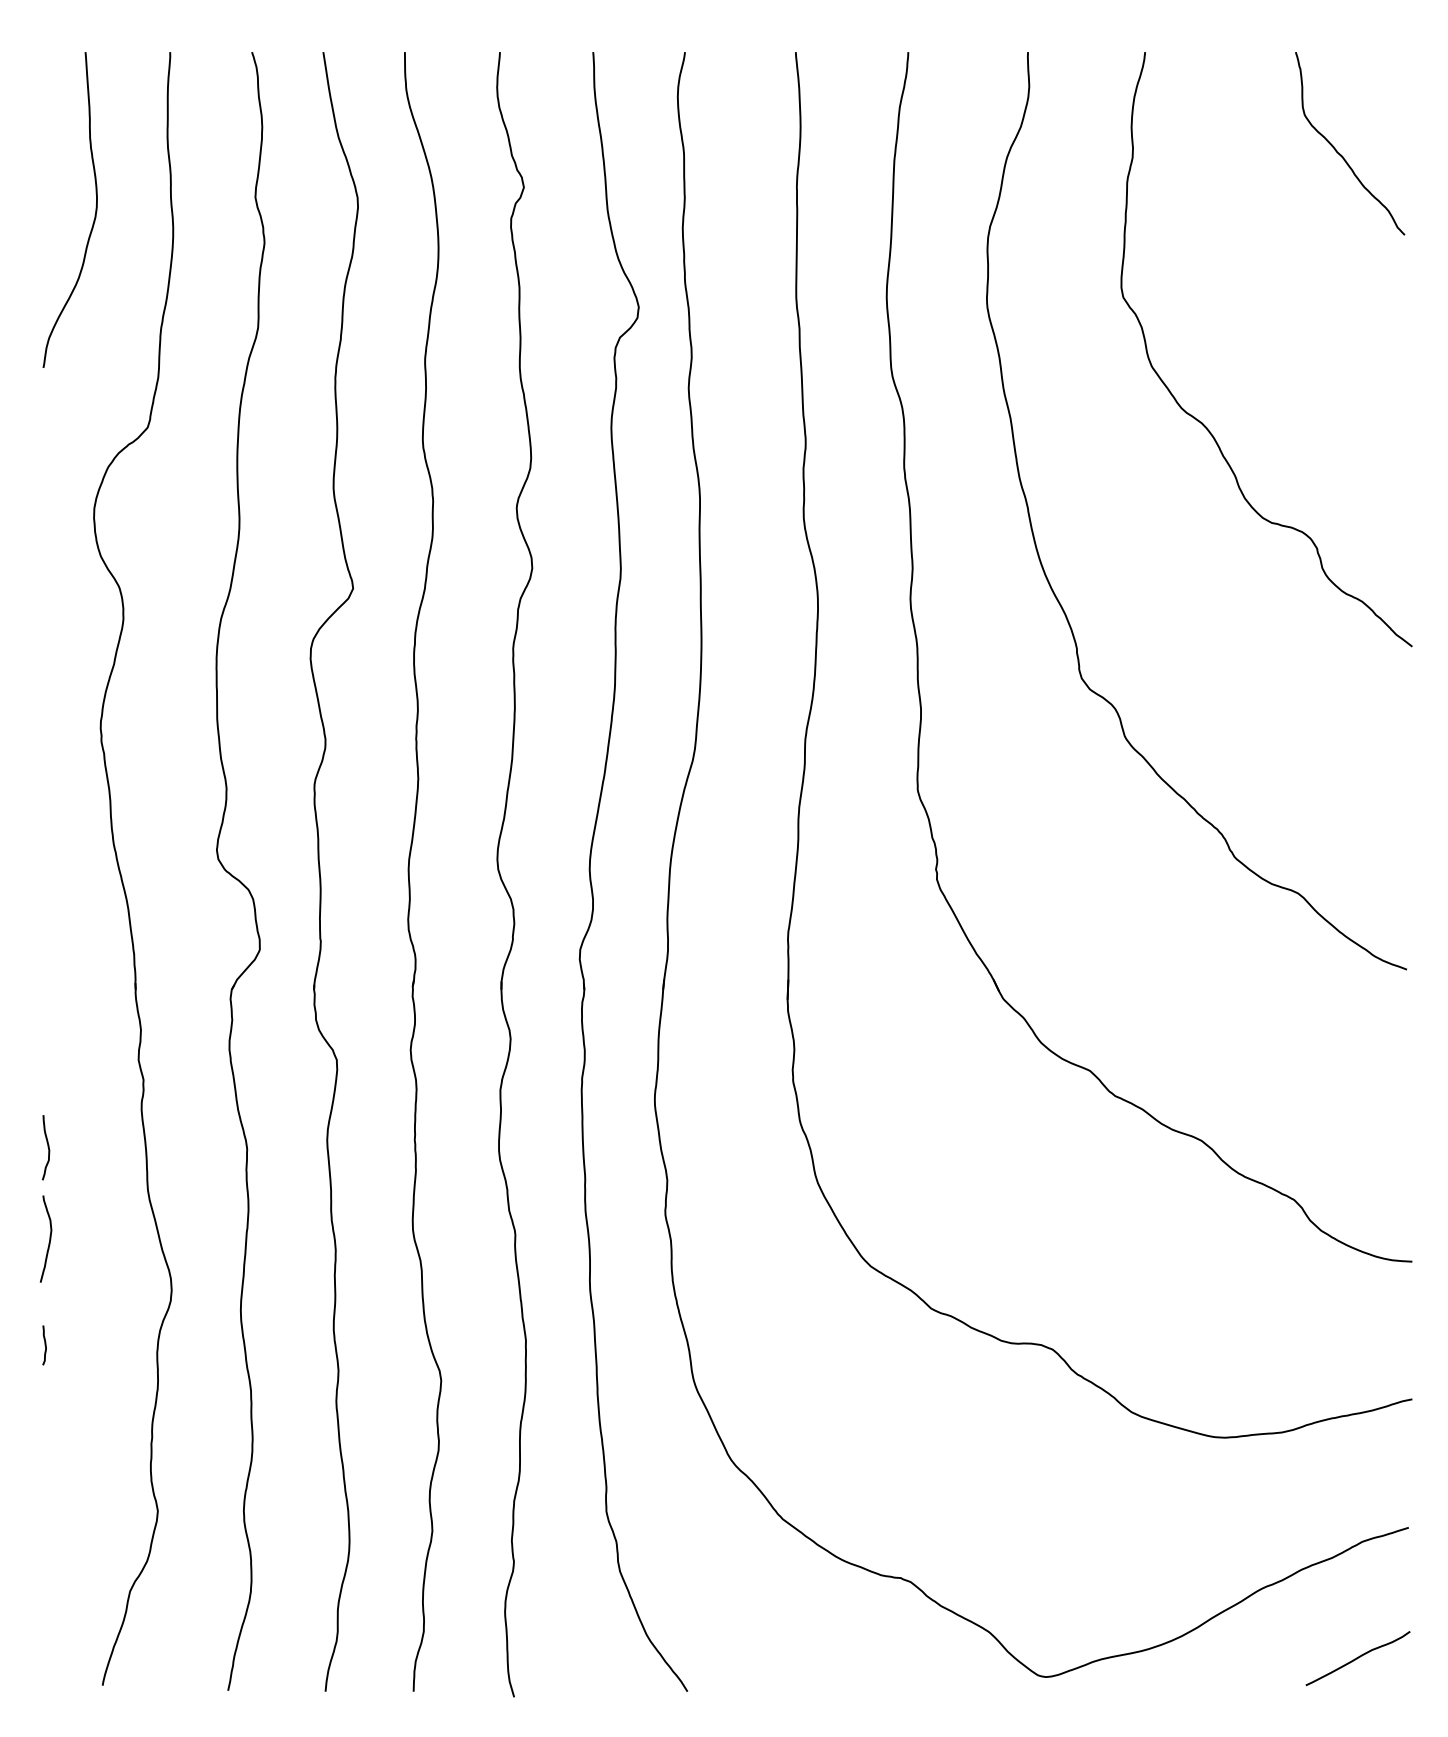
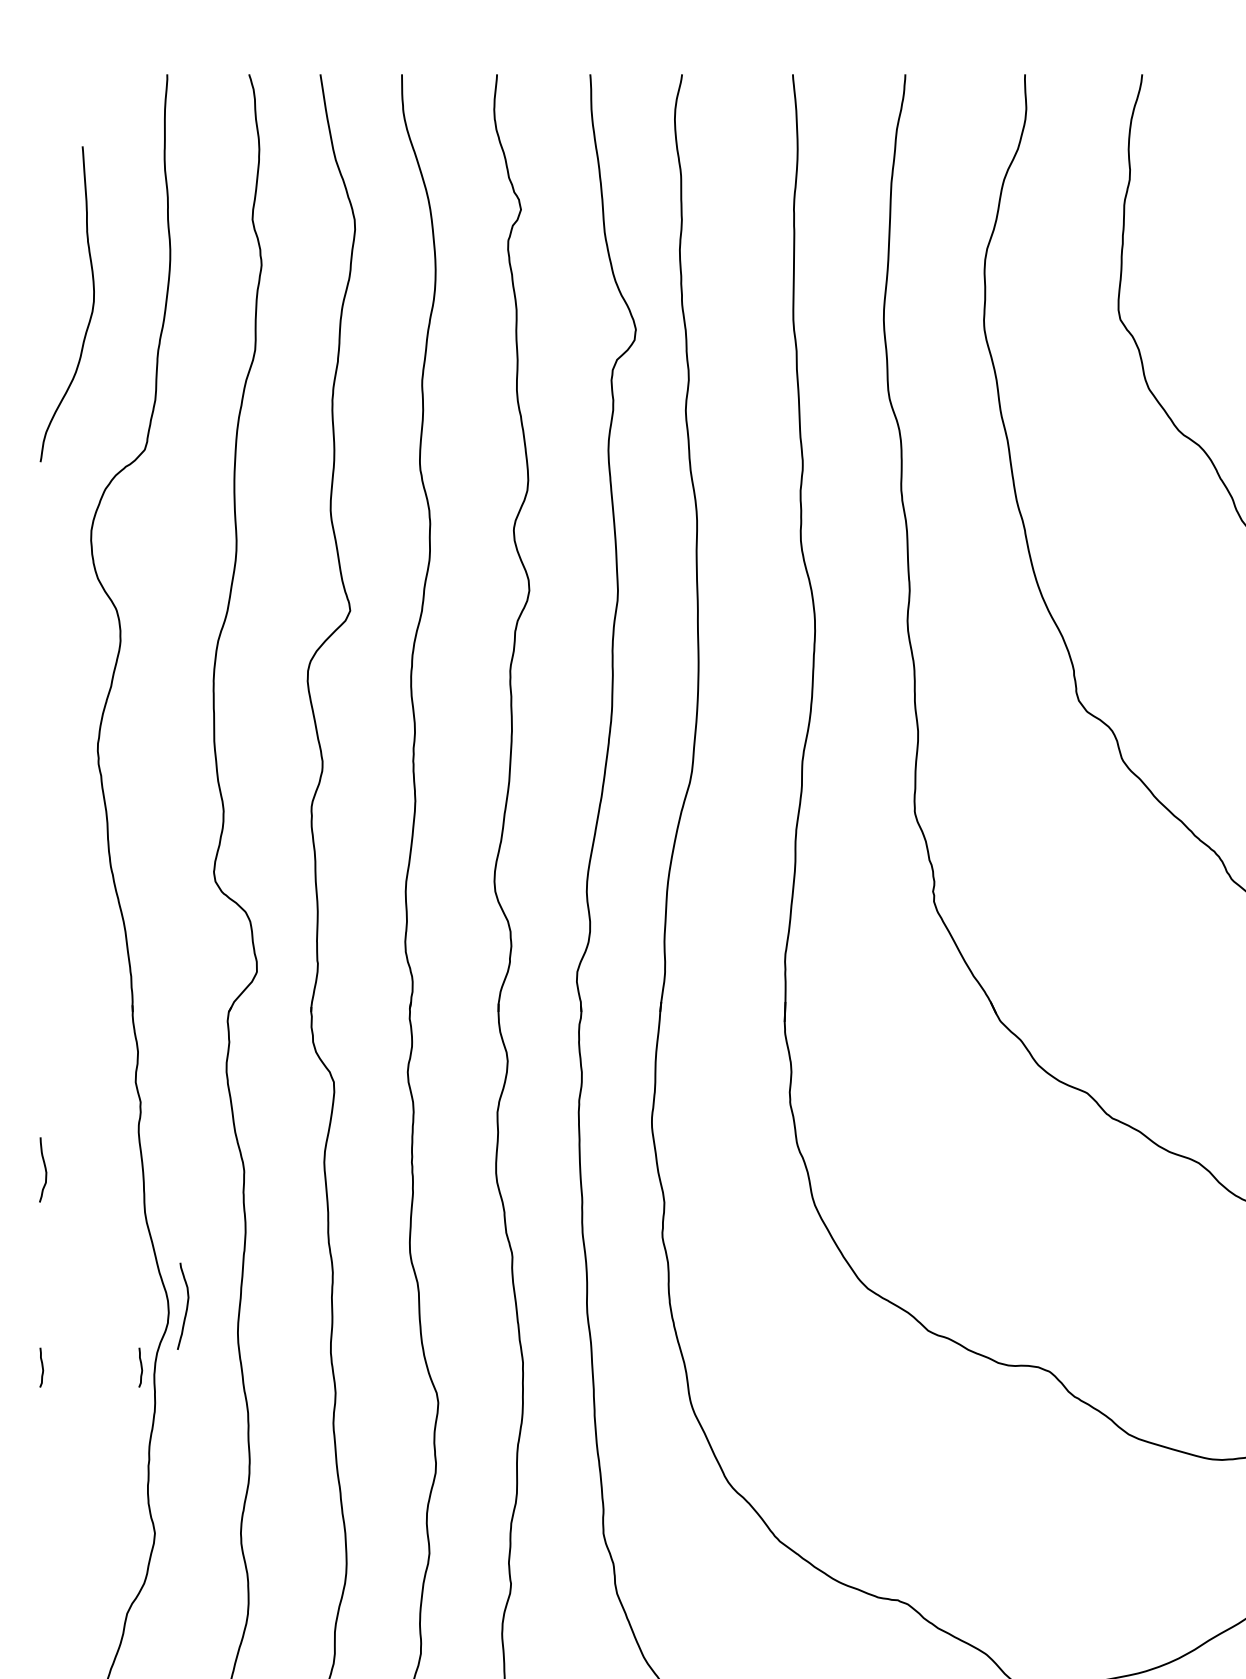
curve: (94, 214) -> (91, 308), moved
curve: (49, 1238) -> (186, 1305), moved
curve: (143, 1345) -> (140, 1367), added

